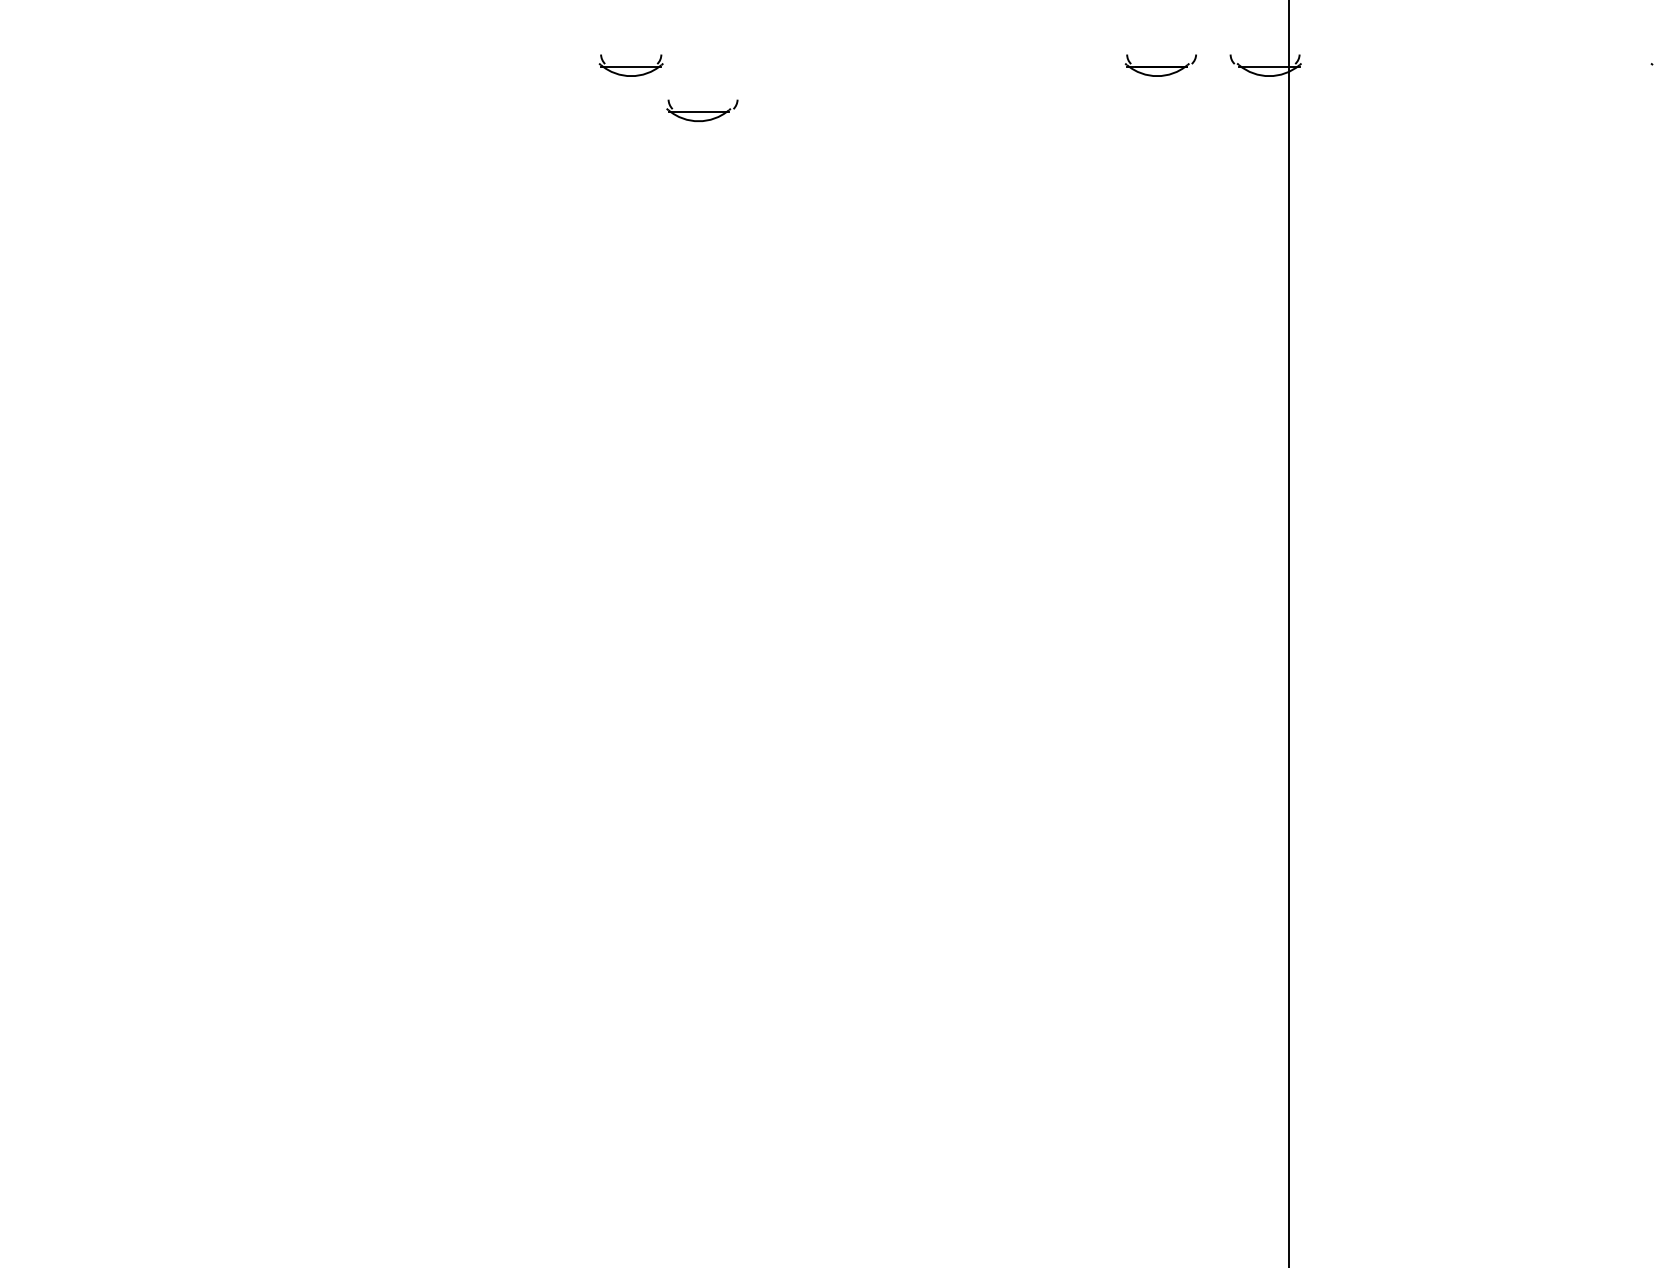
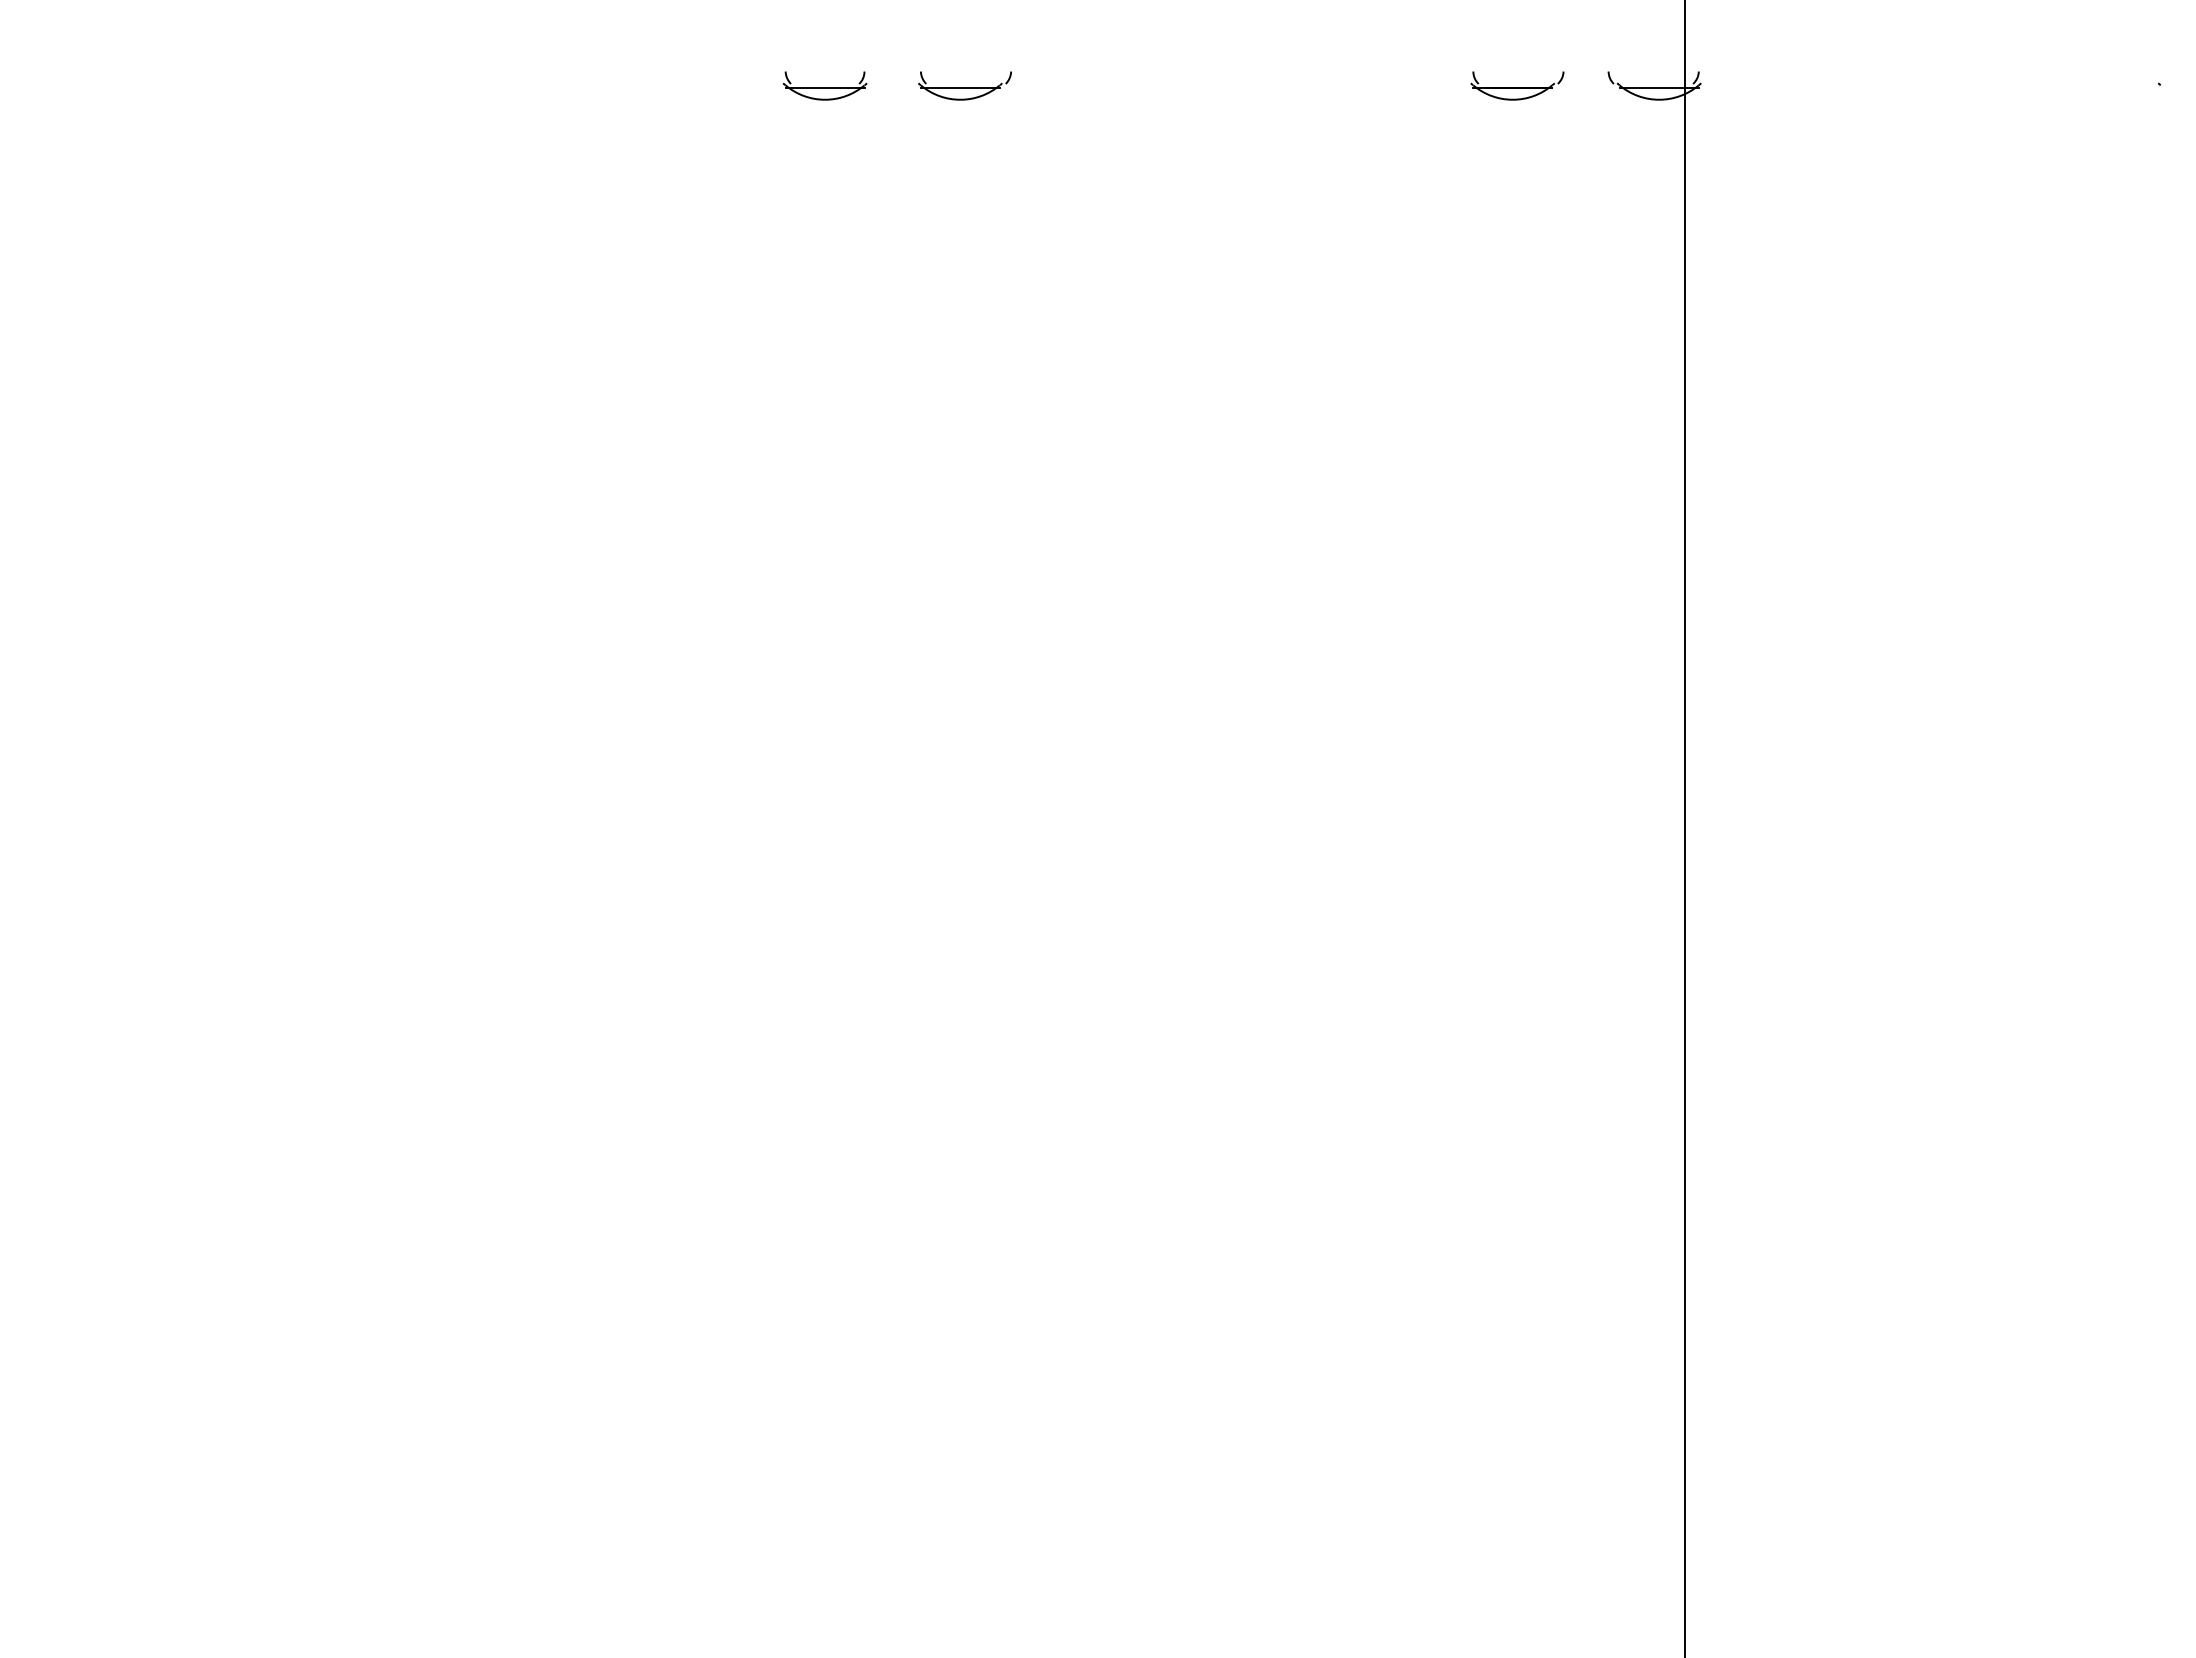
part: (701, 110) -> (964, 85), moved

